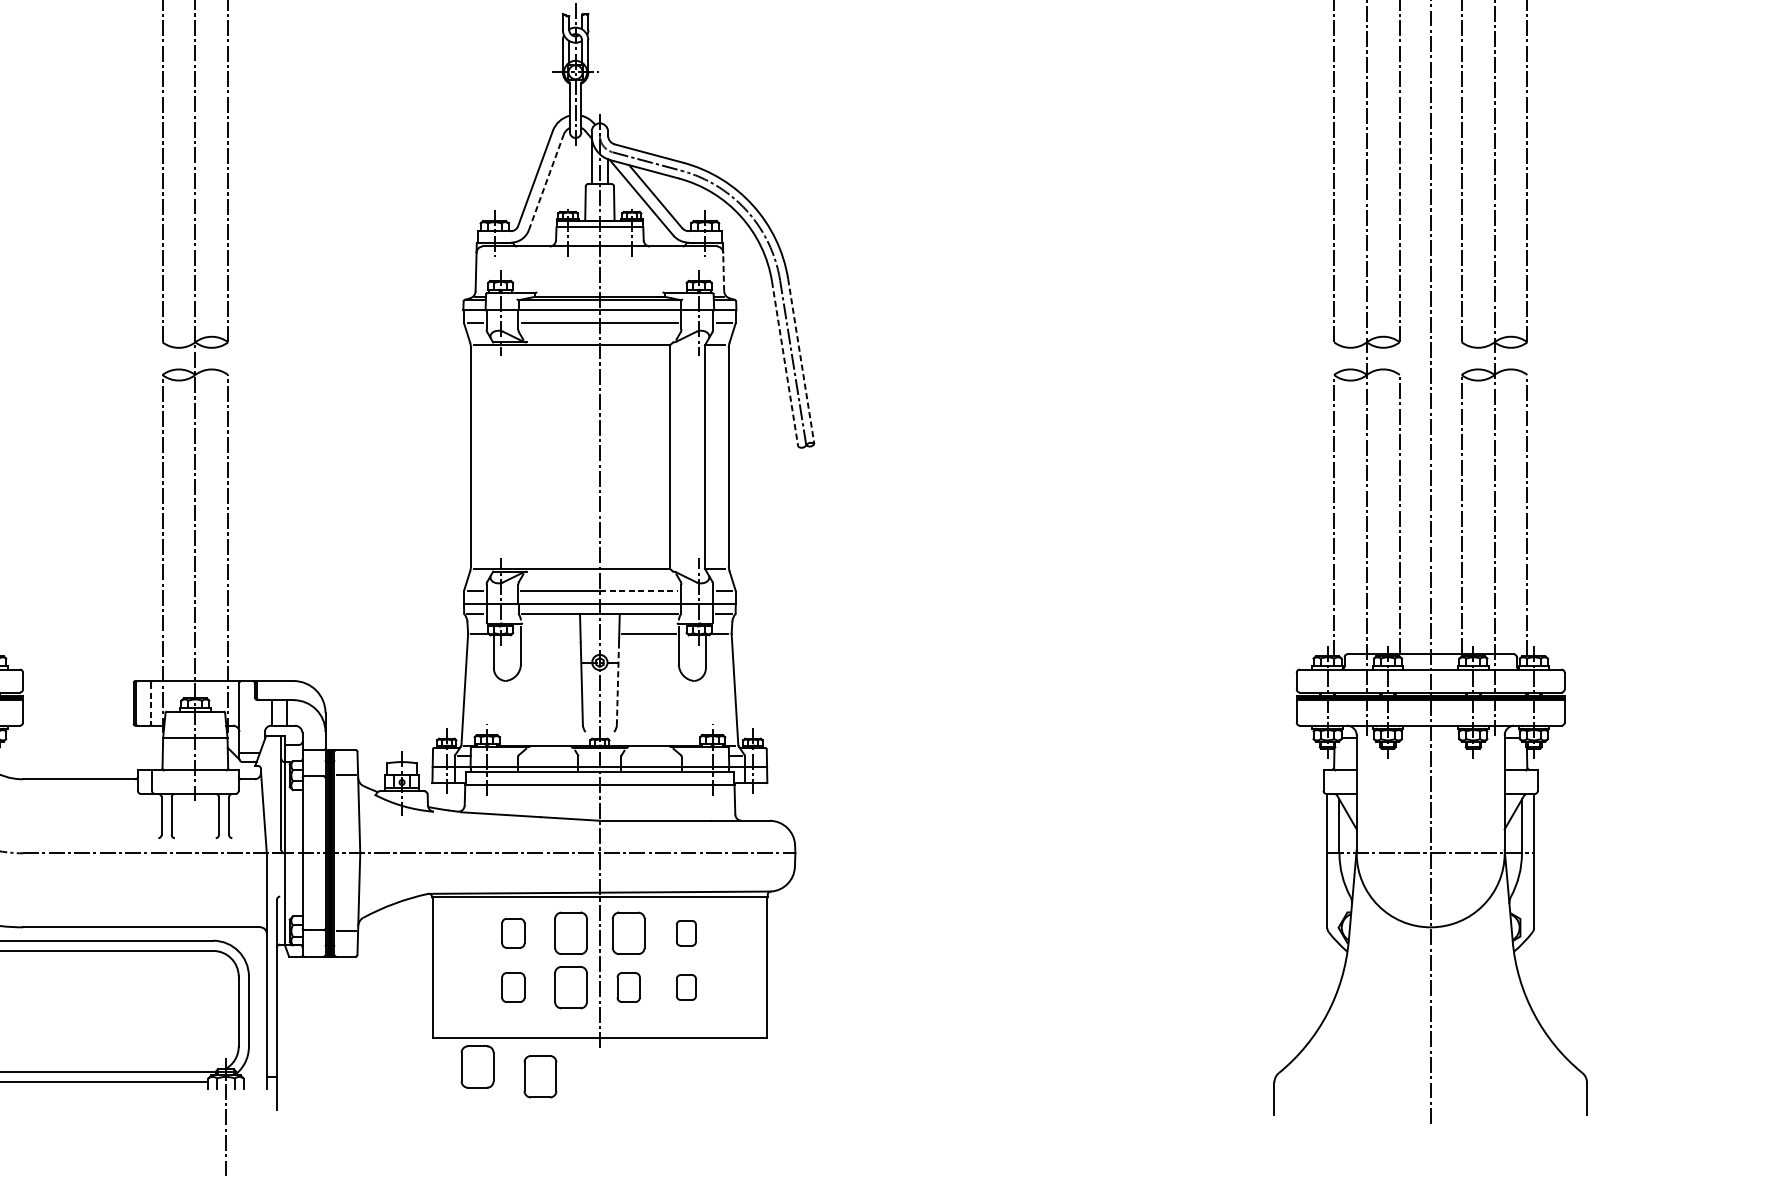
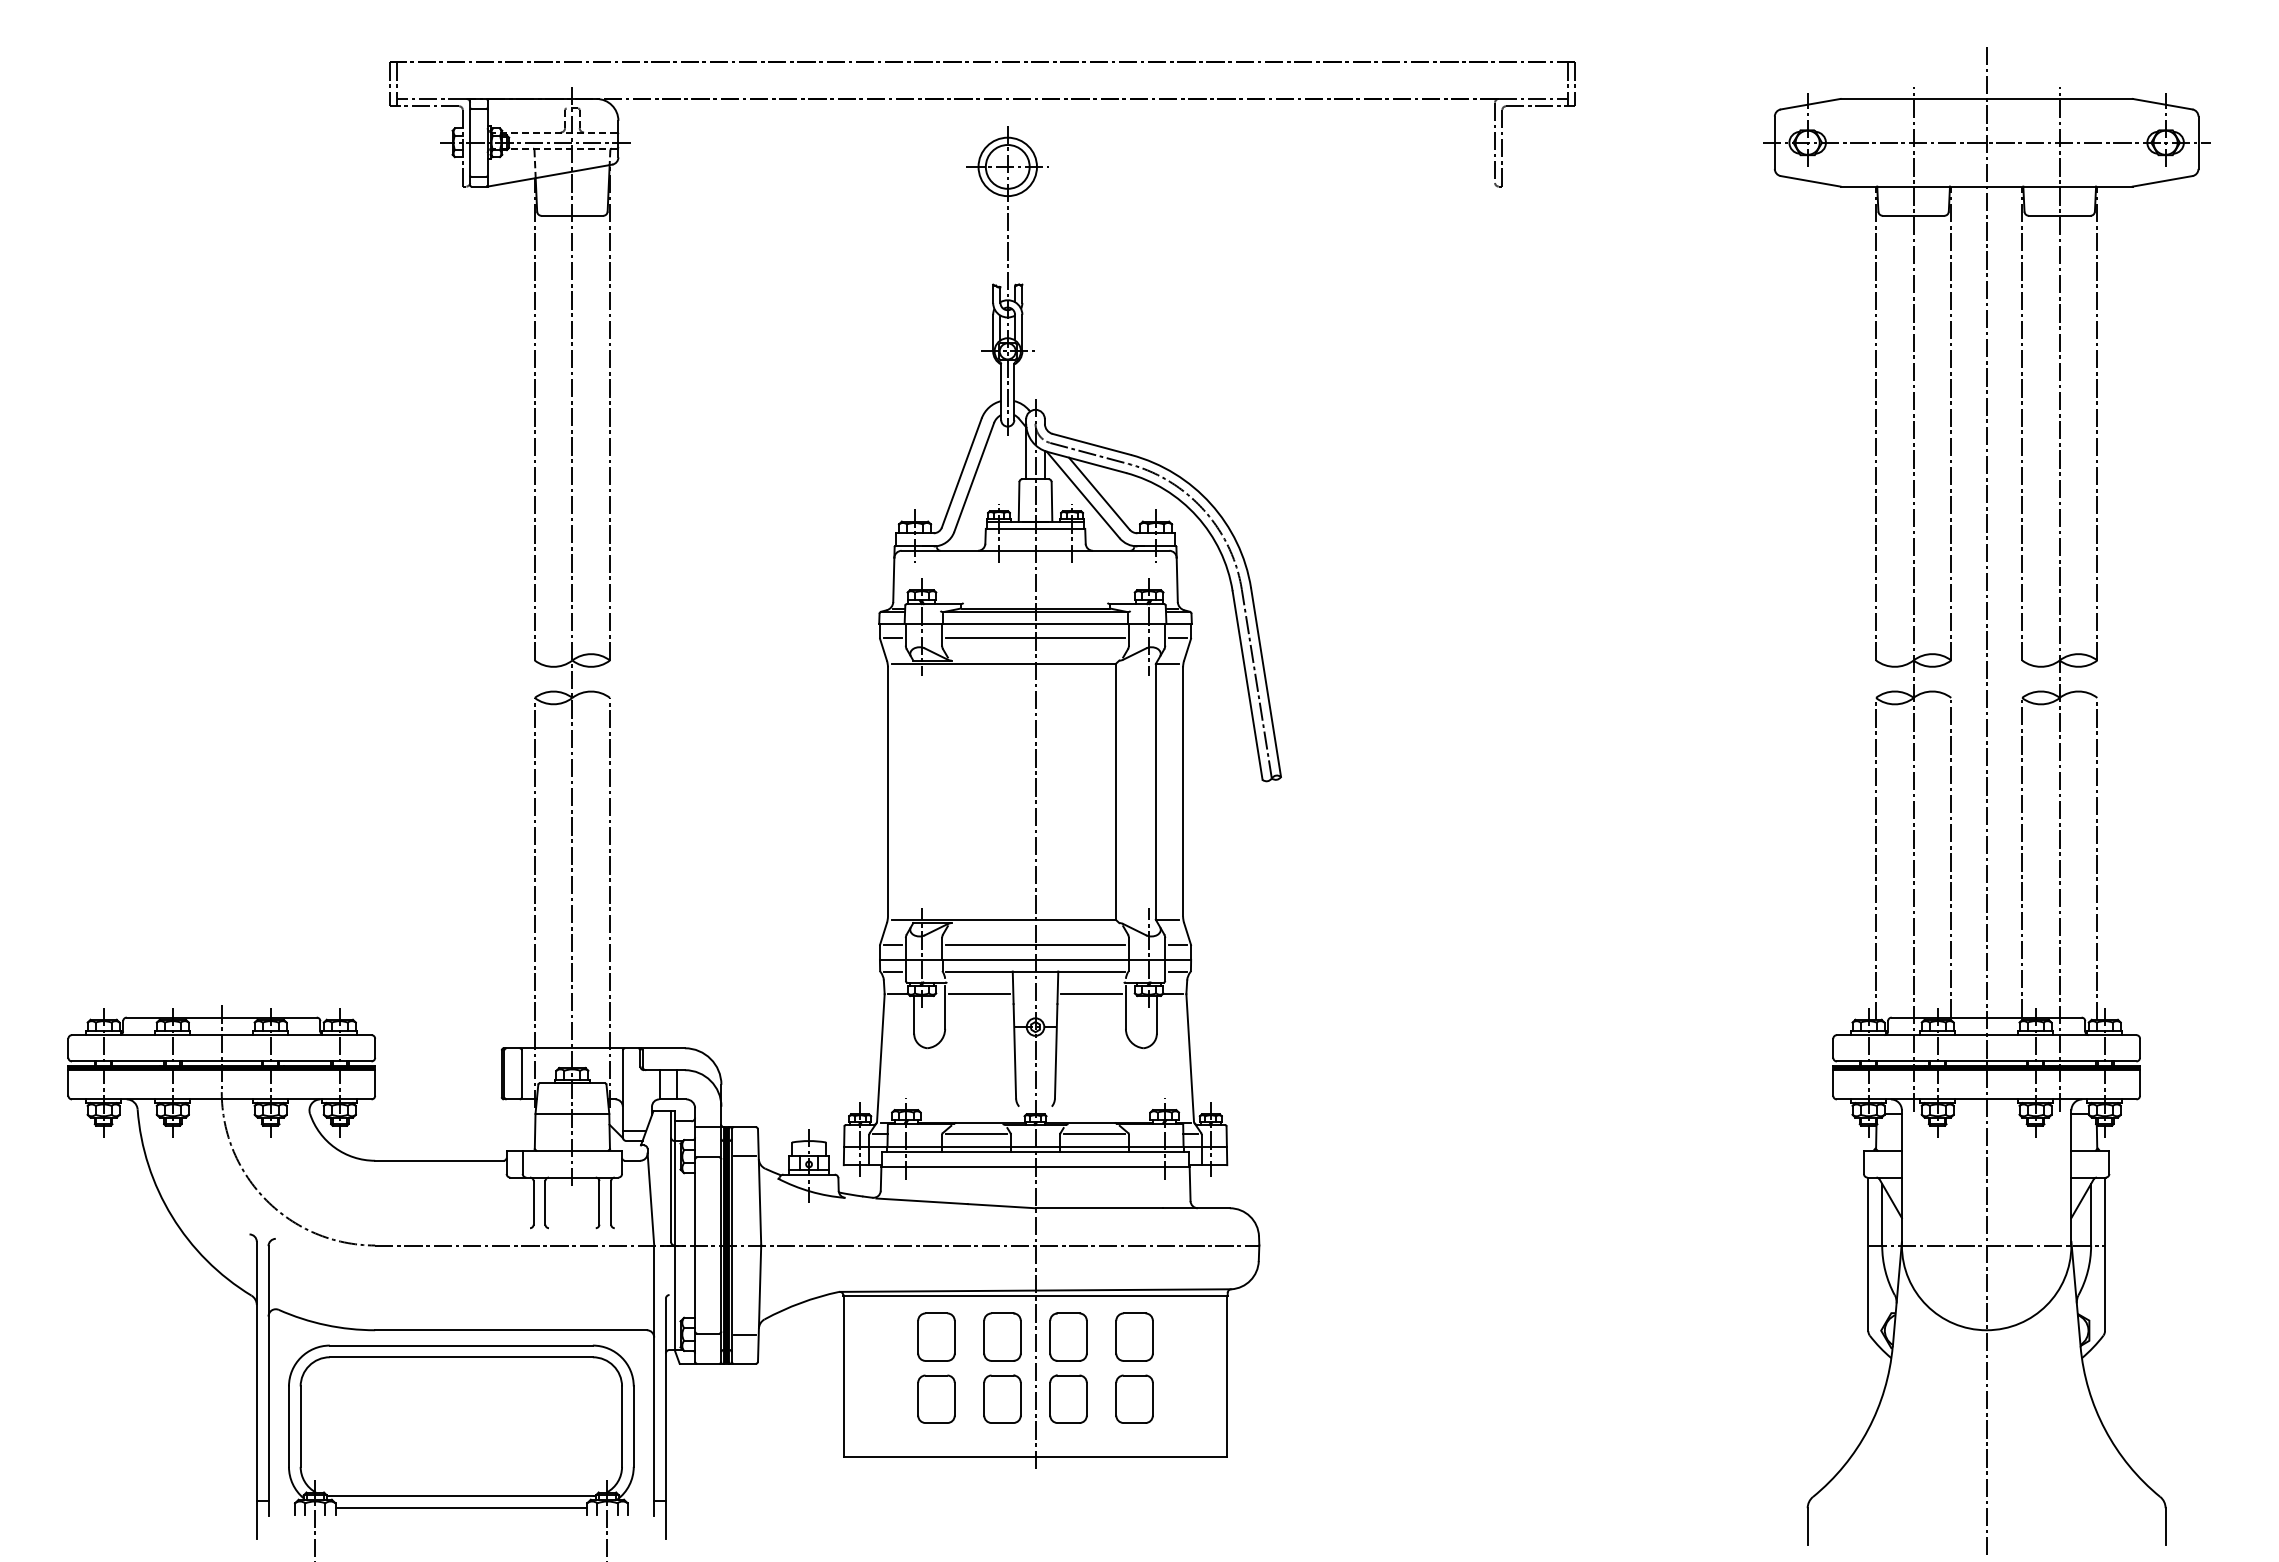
line: (546, 182) -> (974, 477), dashed -> solid
line: (723, 271) -> (1177, 579), dashed -> solid
line: (801, 361) -> (1266, 682), dashed -> solid
line: (785, 364) -> (1247, 685), dashed -> solid
line: (639, 591) -> (1080, 945), dashed -> solid
line: (550, 634) -> (978, 994), added
line: (618, 683) -> (1056, 1051), dashed -> solid
line: (150, 703) -> (521, 1074), dashed -> solid
line: (548, 755) -> (976, 1133), added
line: (651, 755) -> (1094, 1133), added
part: (513, 932) -> (936, 1336), size x1.43
part: (686, 932) -> (1134, 1336), size x1.67
part: (513, 986) -> (936, 1398), size x1.43
part: (628, 986) -> (1068, 1398), size x1.43
part: (686, 986) -> (1134, 1398), size x1.67
part: (477, 1066) -> (895, 1489), removed
part: (540, 1076) -> (967, 1500), removed

